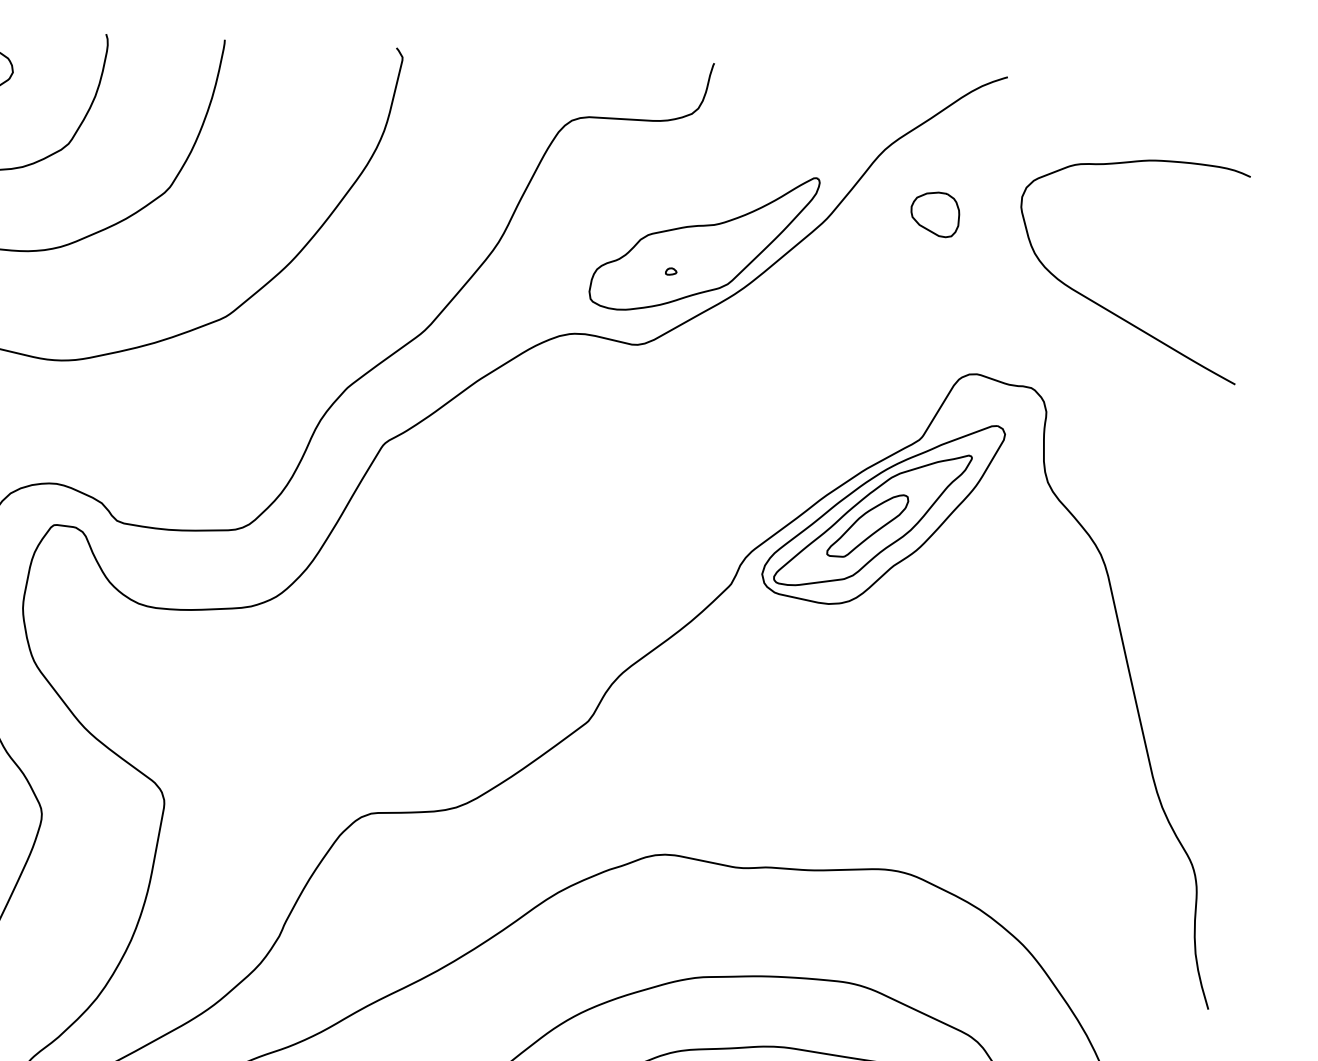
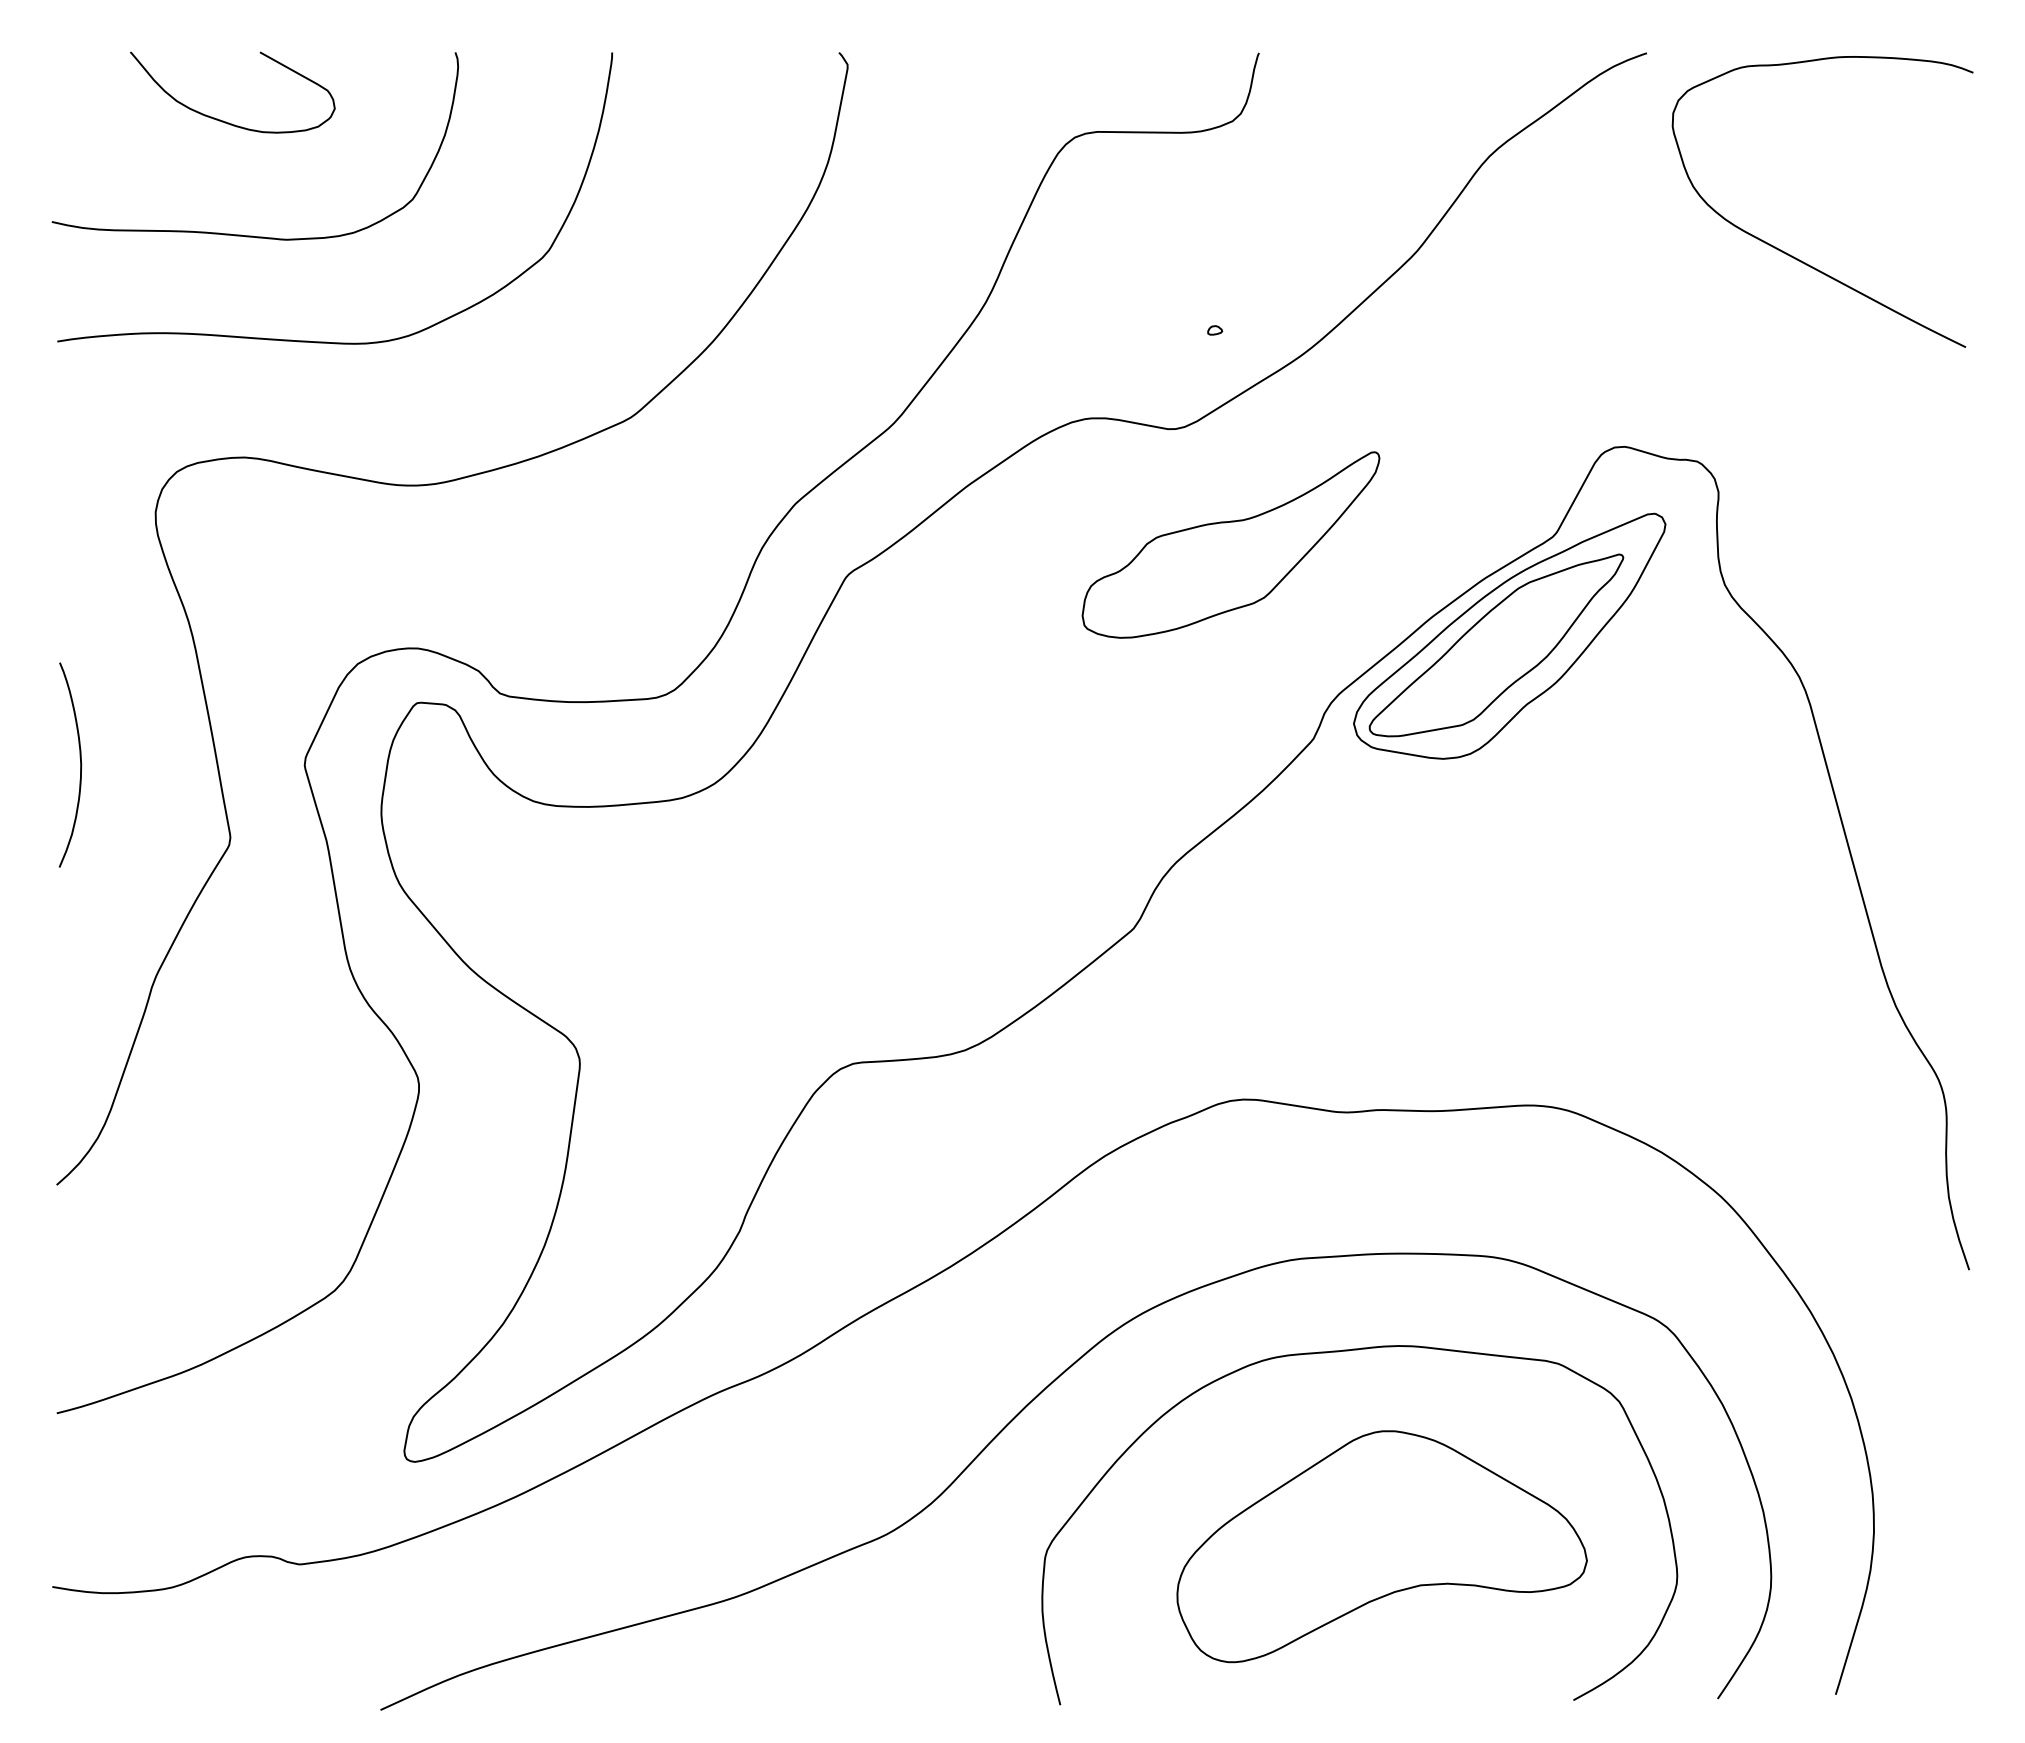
part: (935, 214) -> (1559, 238), removed
part: (703, 242) -> (1230, 544), moved
curve: (1108, 309) -> (1794, 256), moved
part: (867, 525) -> (1489, 653), removed

